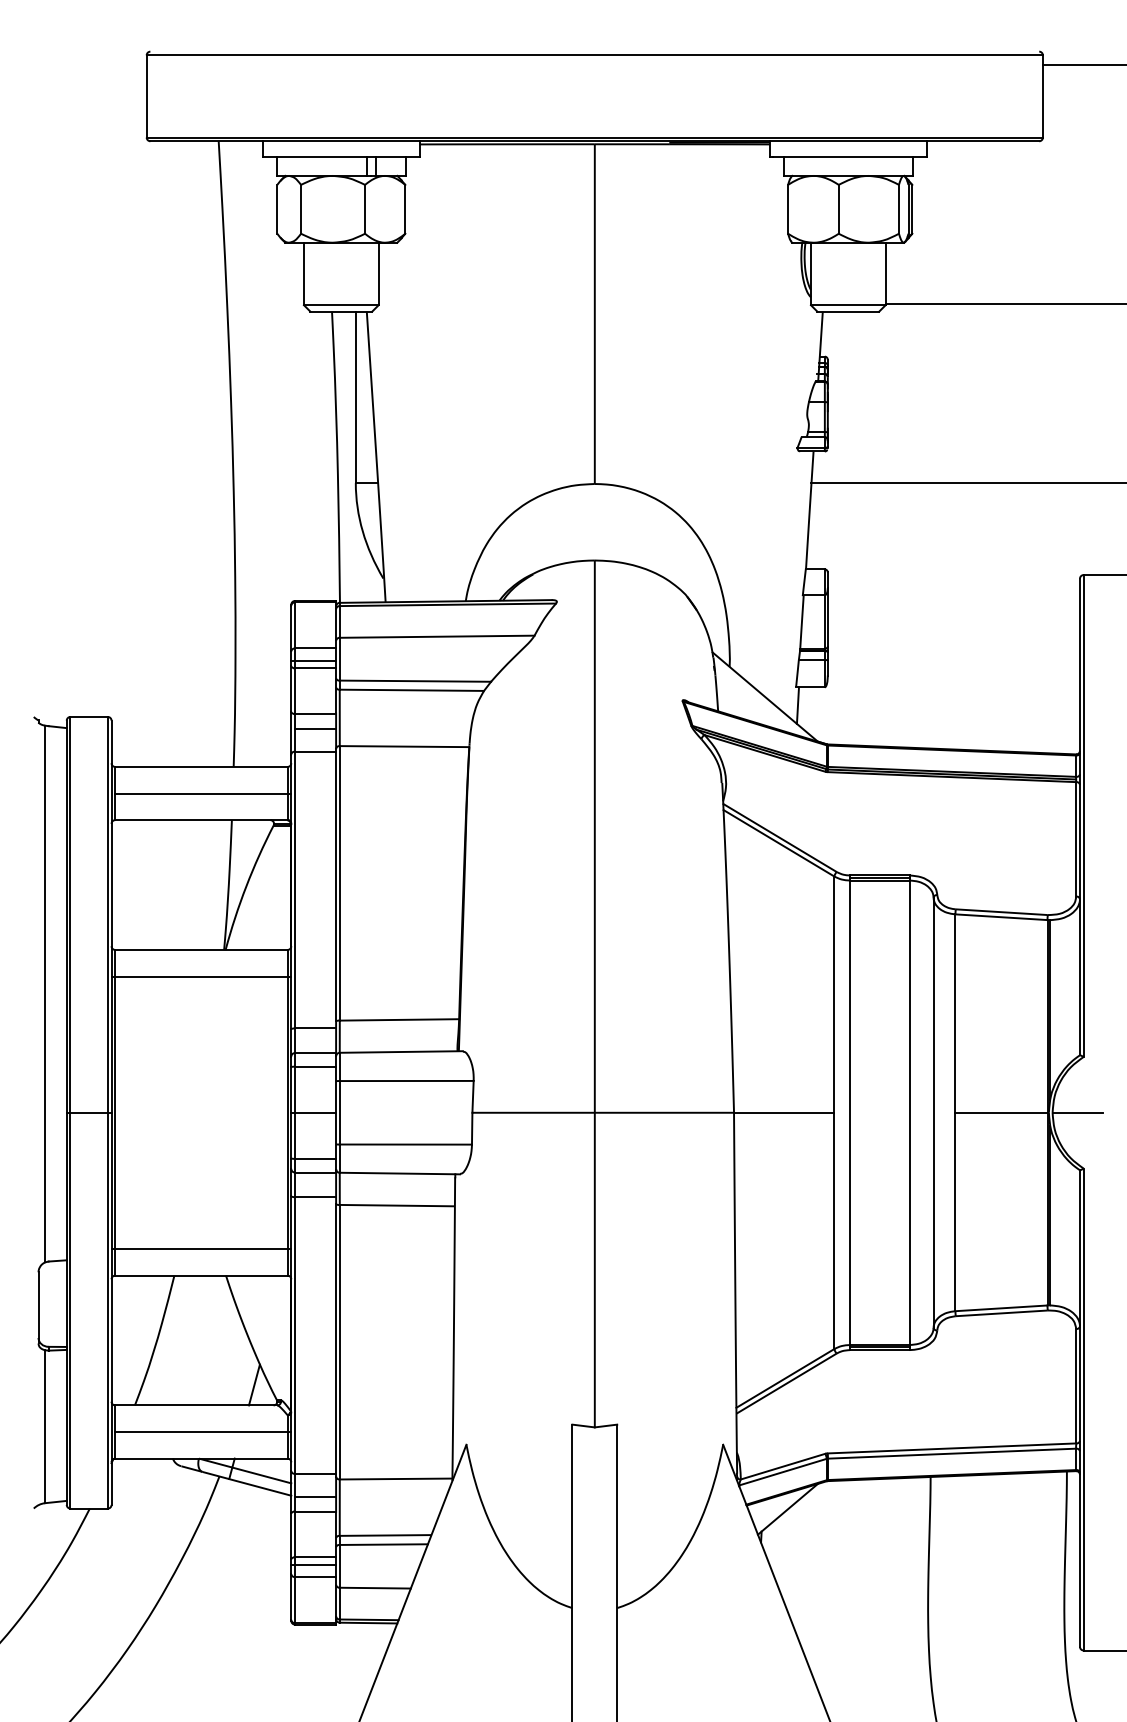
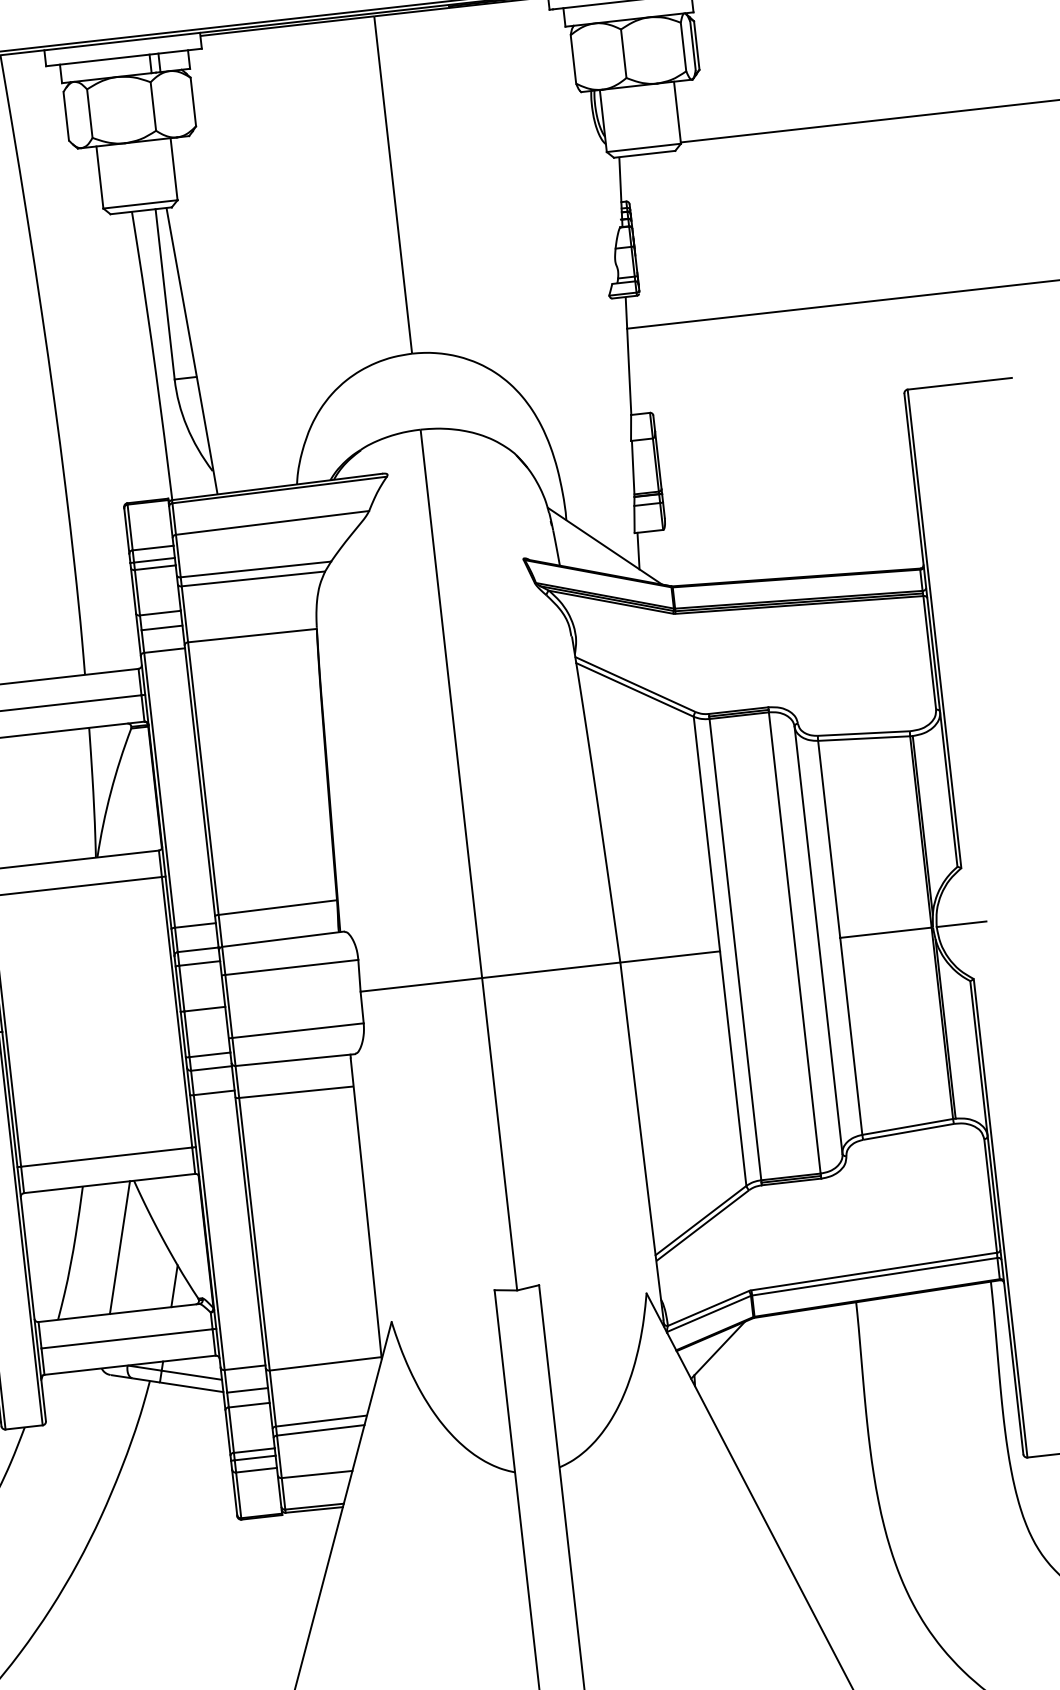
line: (204, 1340) -> (119, 1247), added

